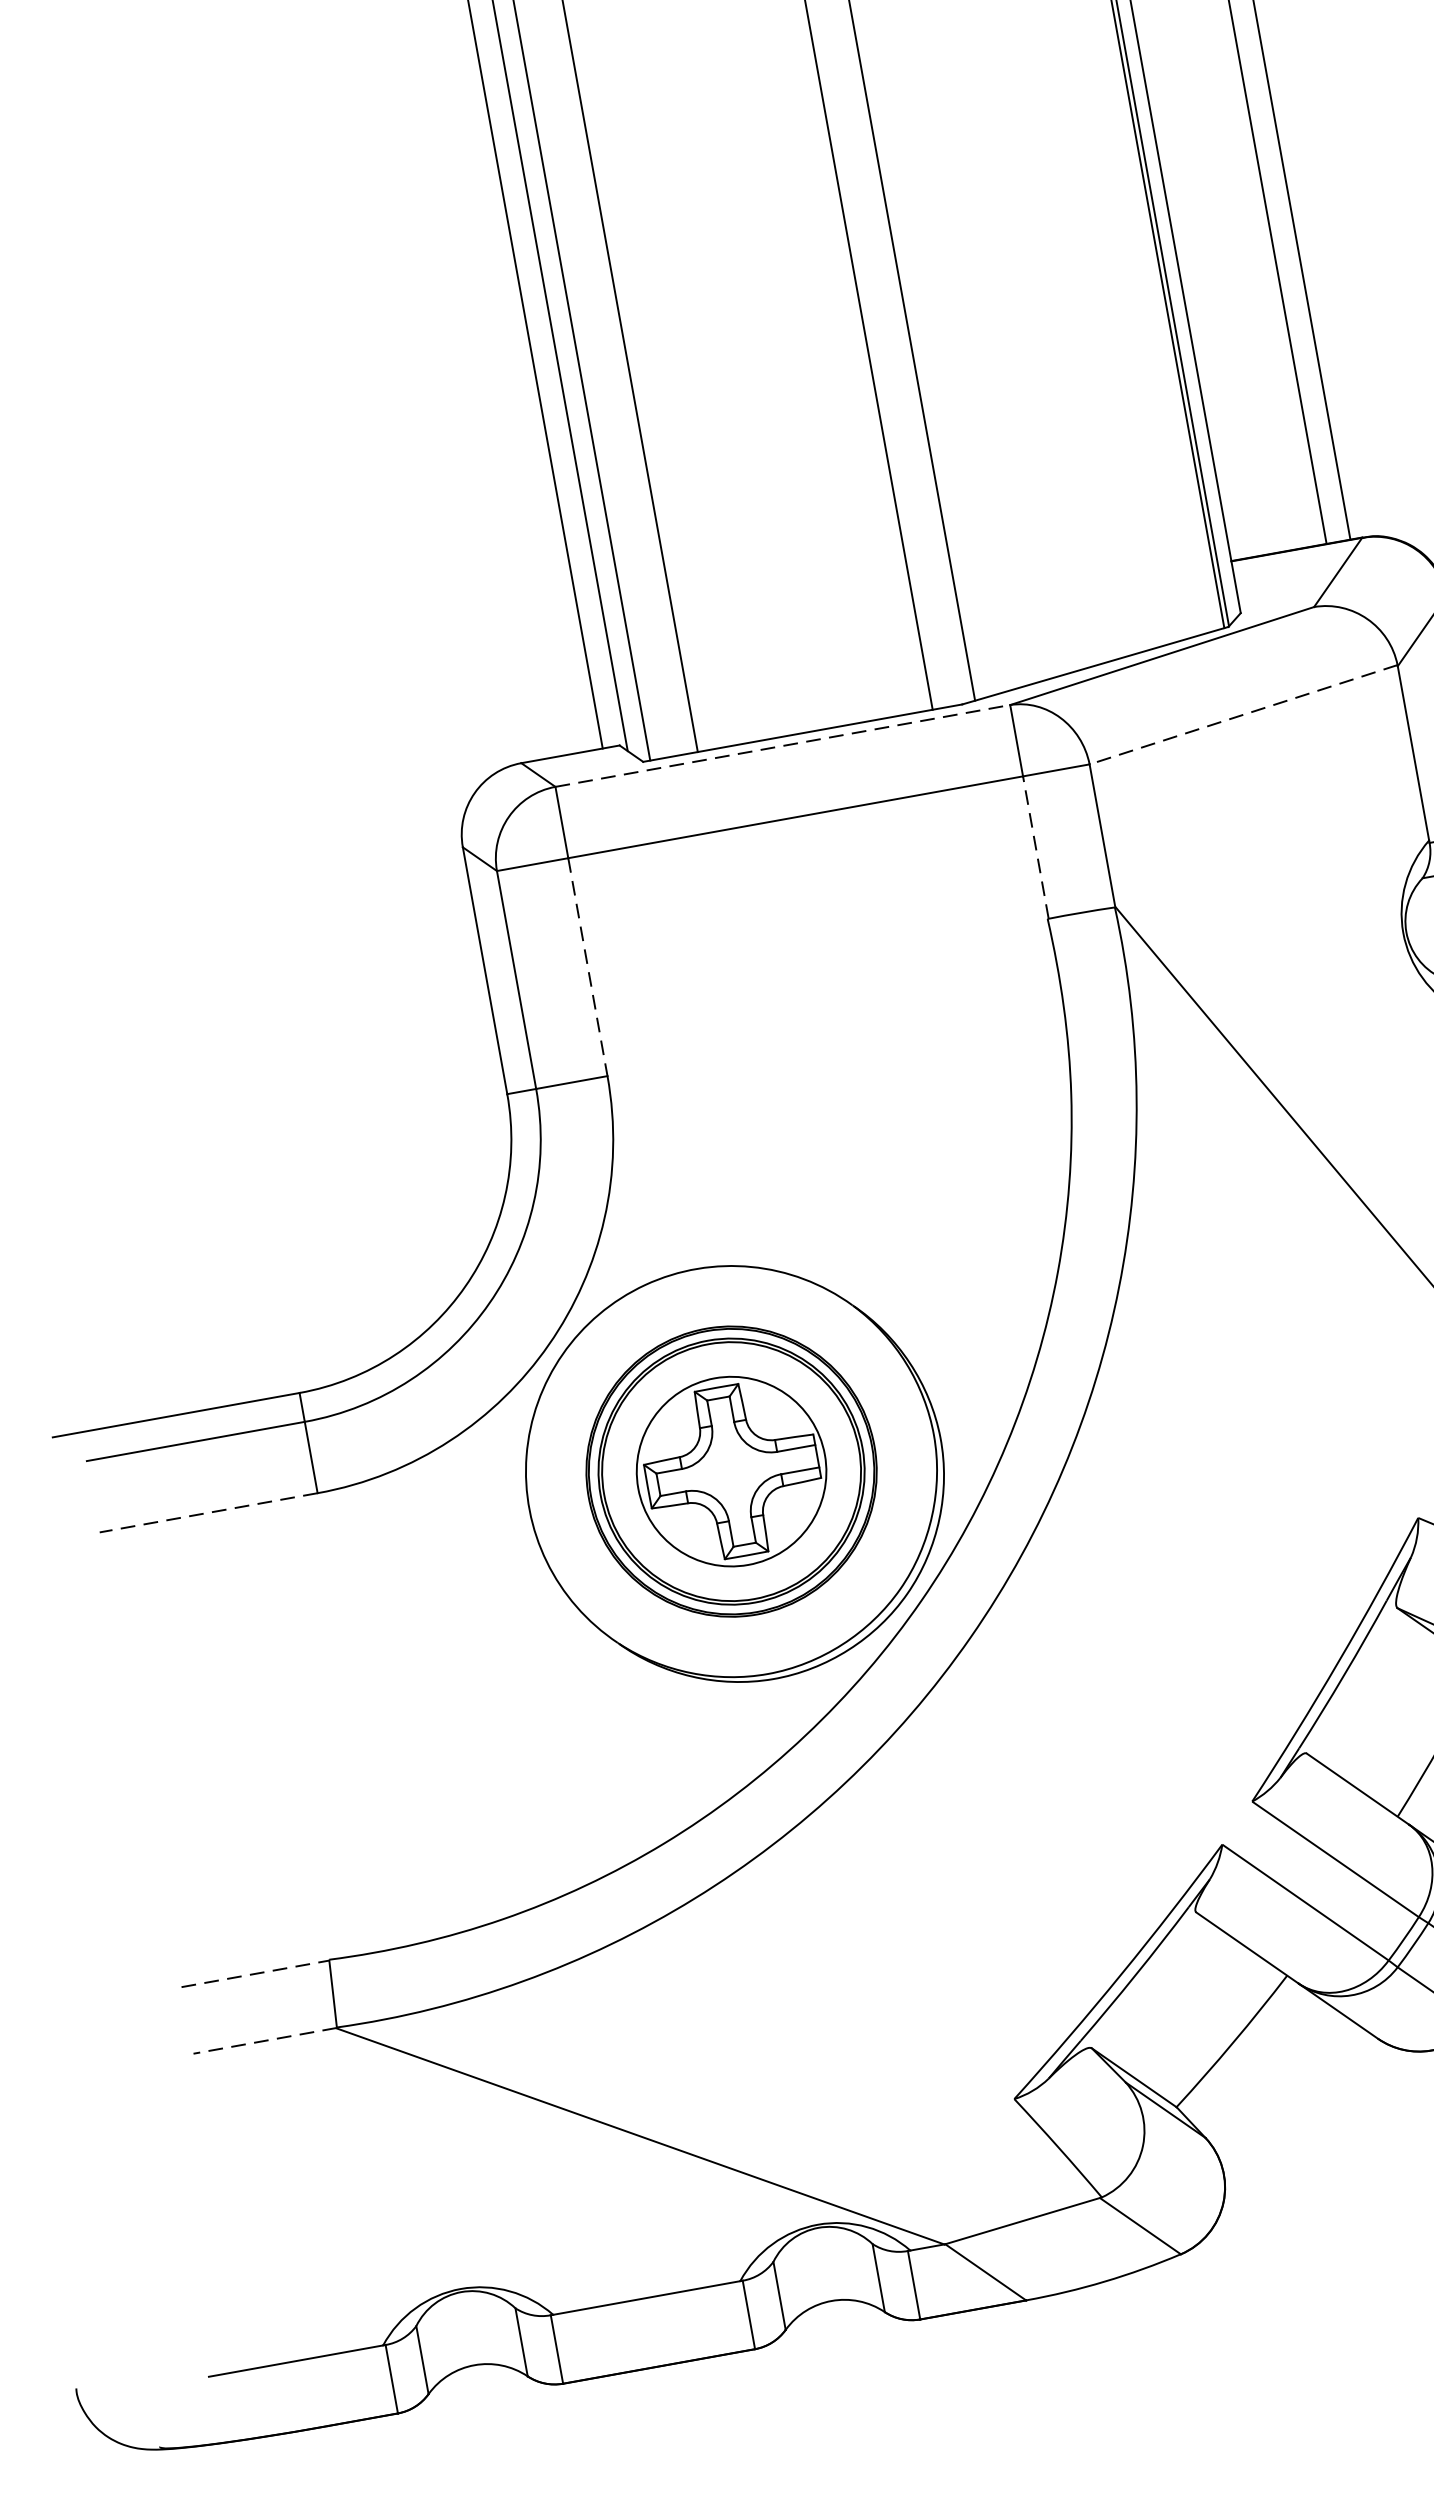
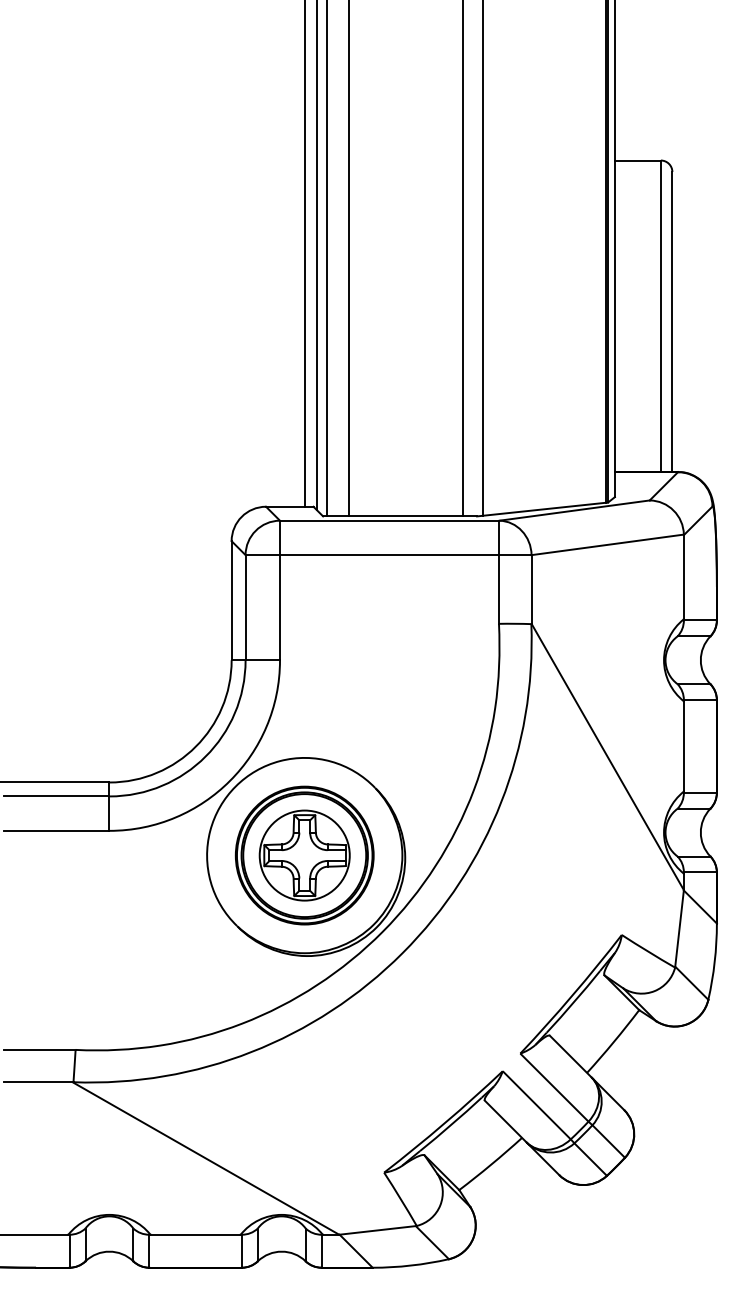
line: (1242, 714) -> (607, 544), dashed -> solid
line: (782, 745) -> (389, 520), dashed -> solid
line: (1035, 845) -> (499, 588), dashed -> solid
line: (588, 966) -> (280, 607), dashed -> solid
line: (207, 1512) -> (56, 830), dashed -> solid
line: (254, 1974) -> (39, 1050), dashed -> solid
line: (264, 2041) -> (38, 1082), dashed -> solid

